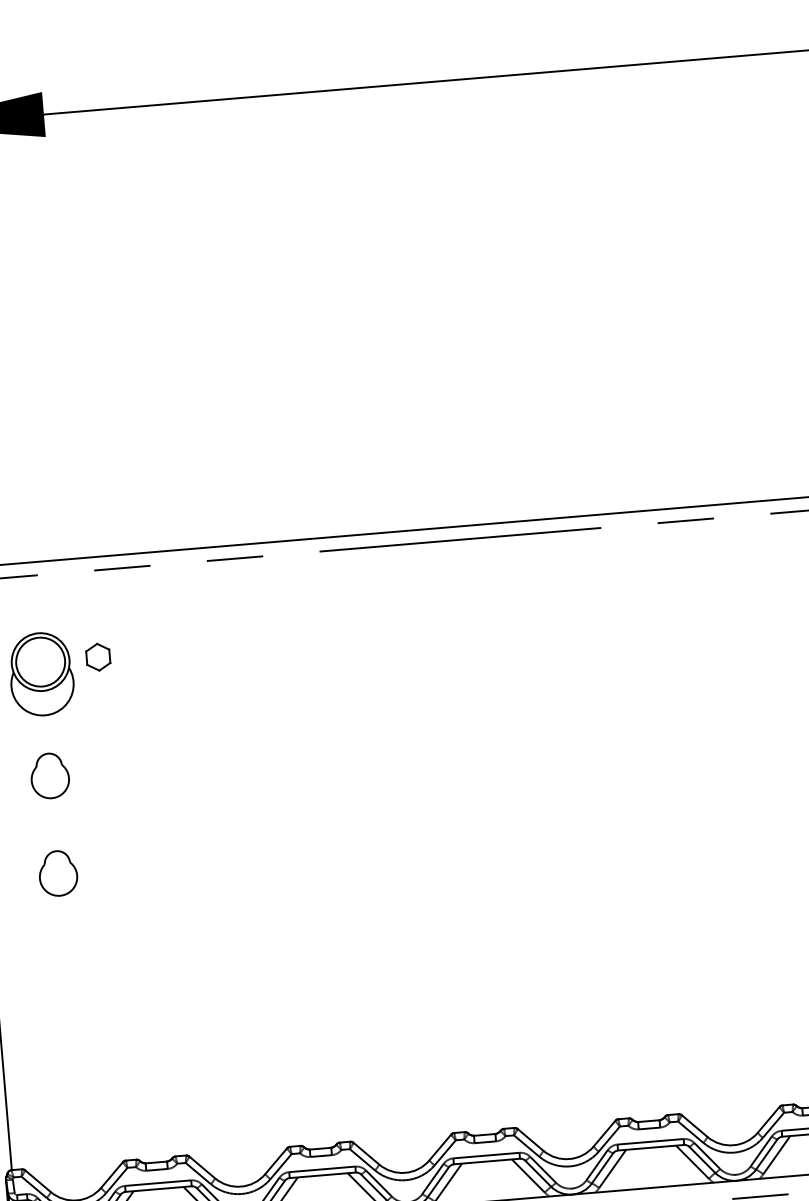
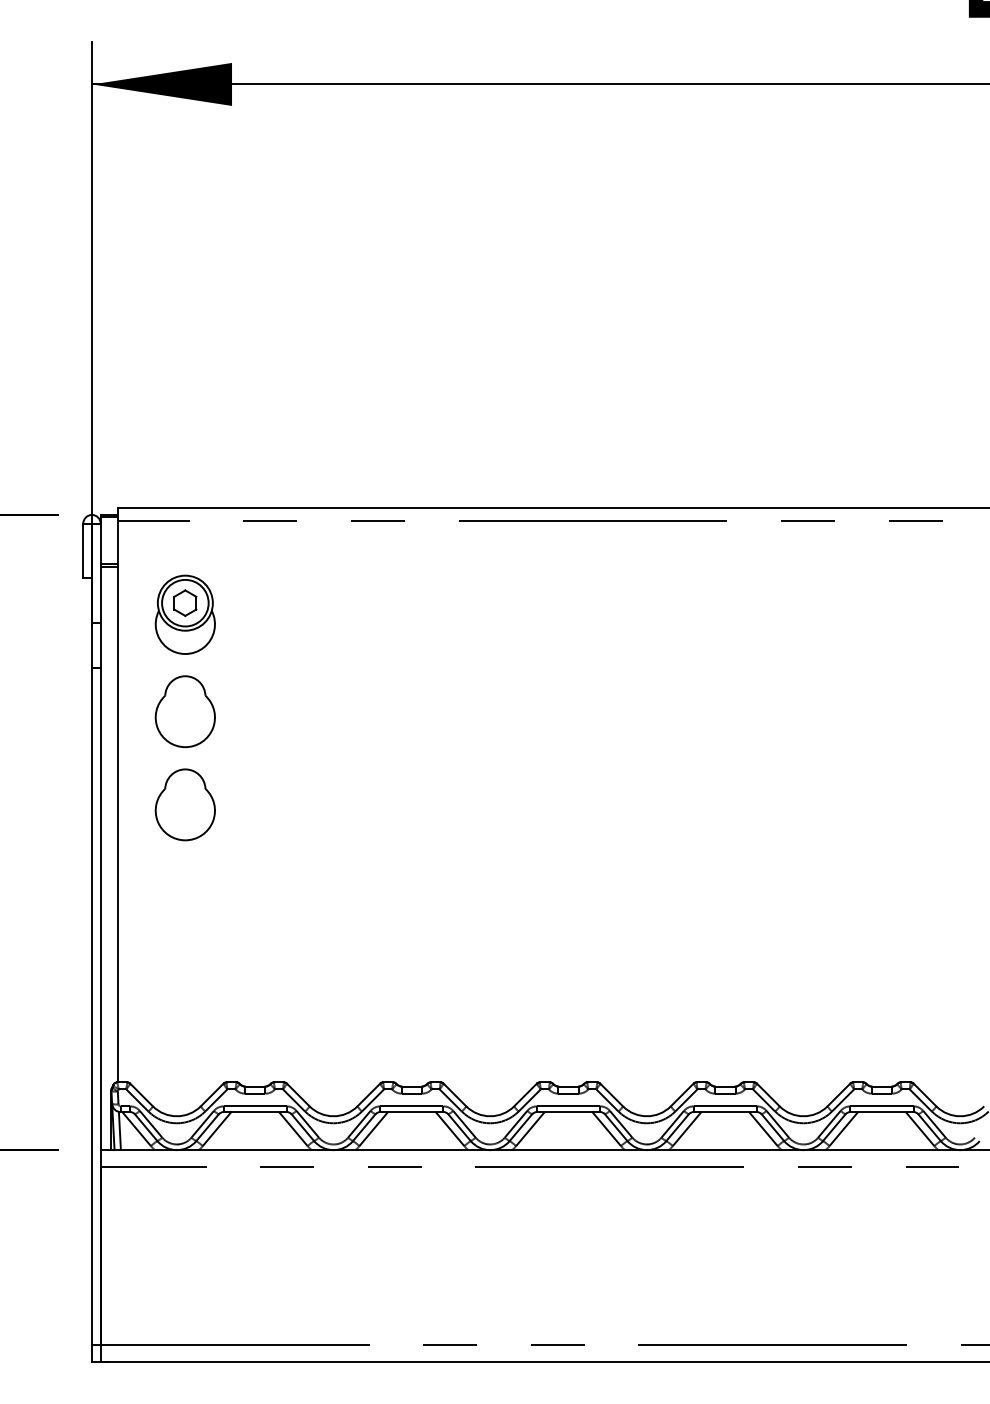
part: (98, 656) -> (185, 602), moved
part: (49, 775) -> (184, 711), size x1.67
part: (57, 873) -> (184, 804), size x1.67

